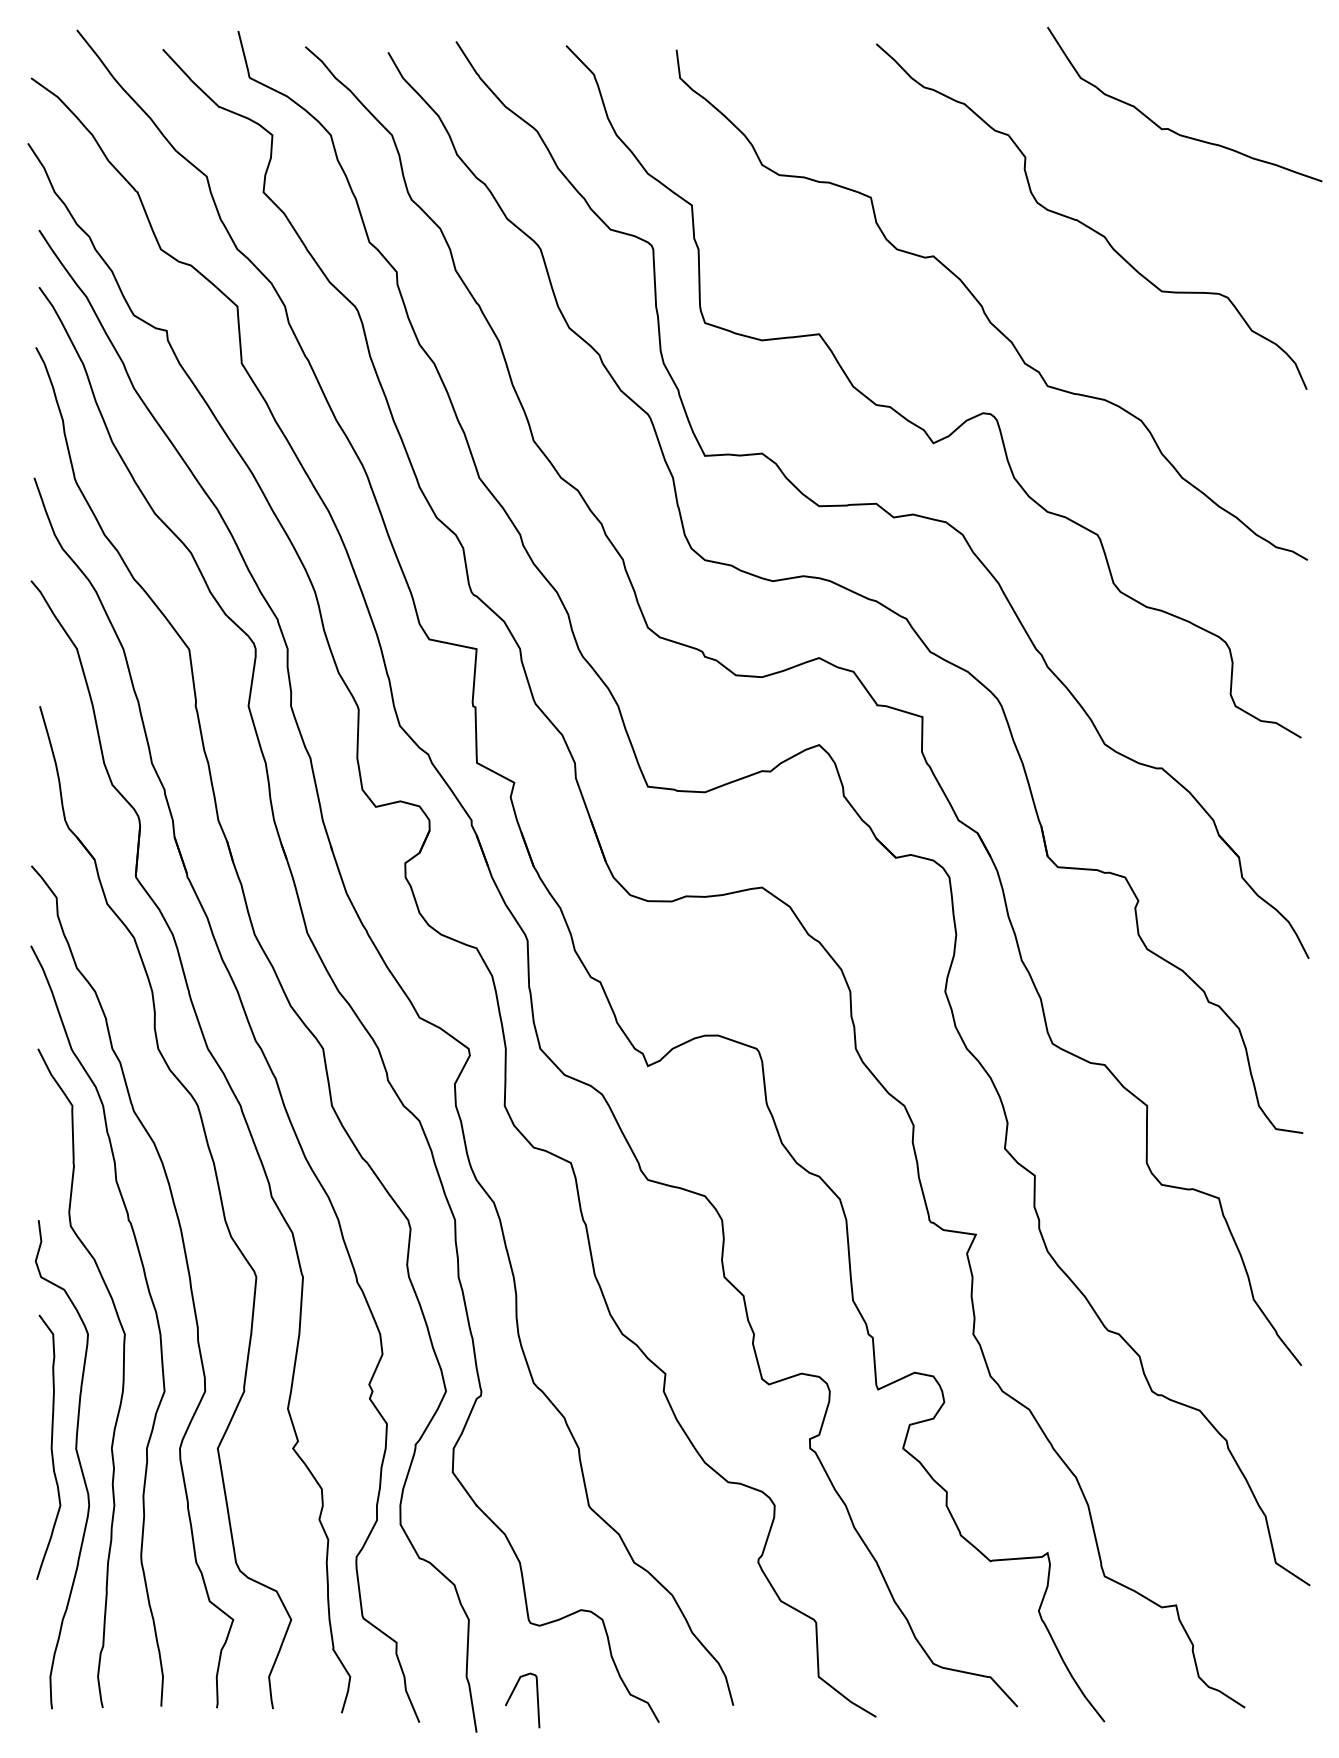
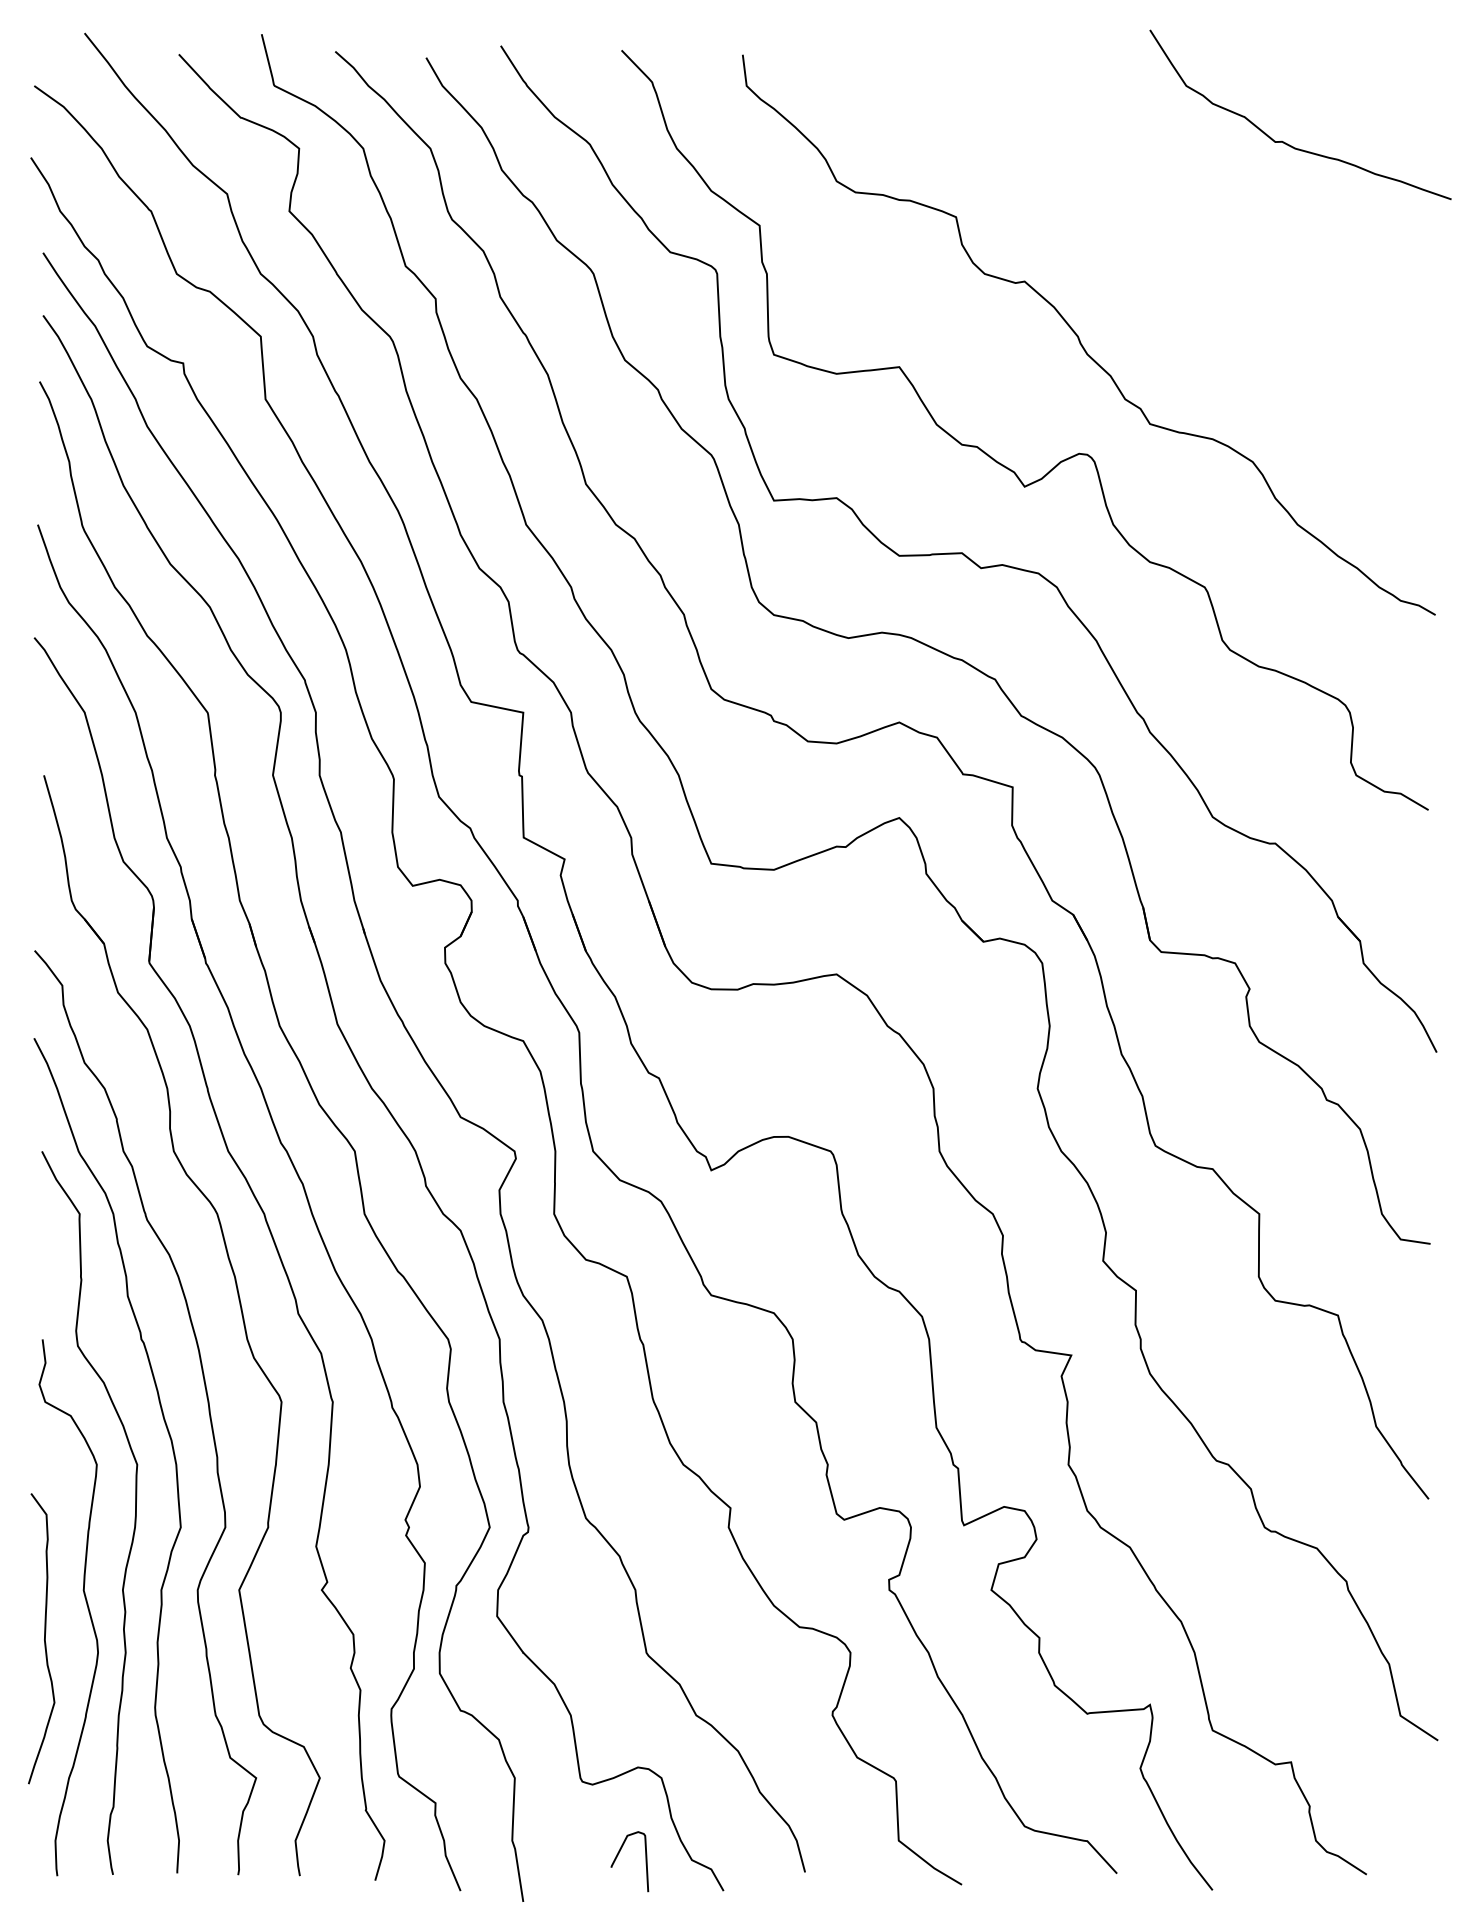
curve: (1087, 225) -> (1193, 247), removed
curve: (51, 1447) -> (44, 1638), moved
curve: (512, 1694) -> (618, 1855), moved

